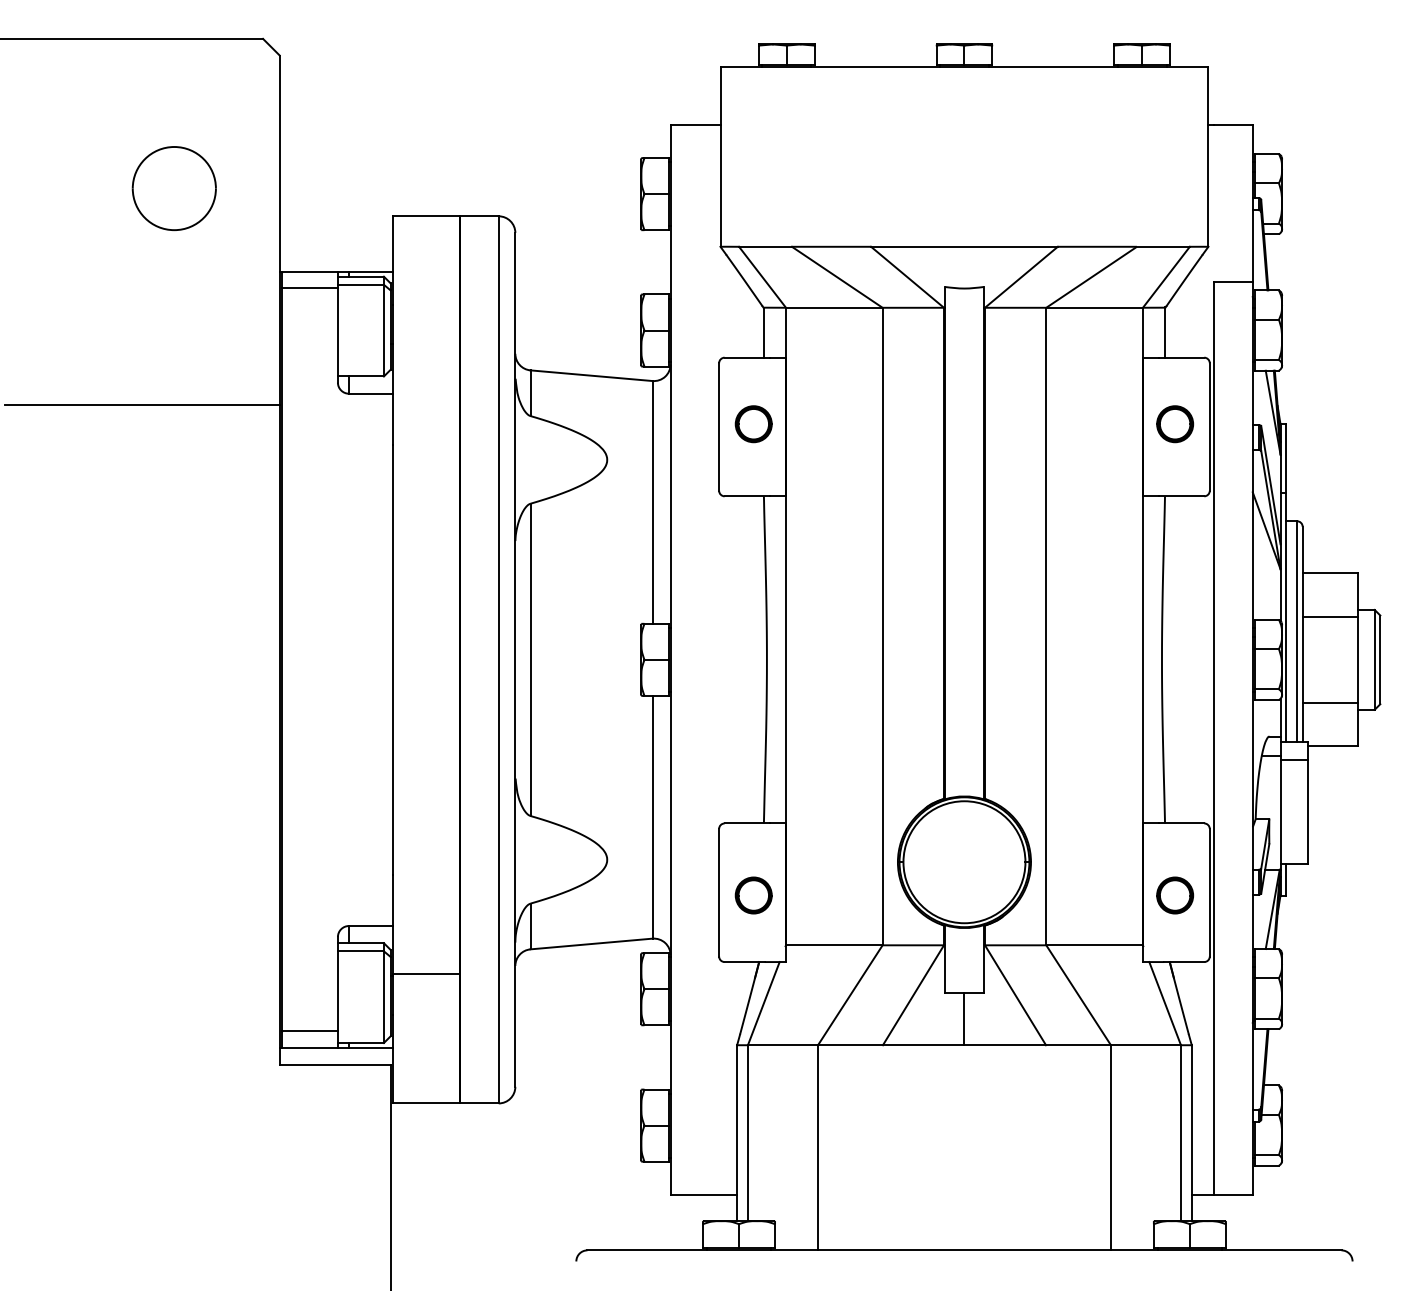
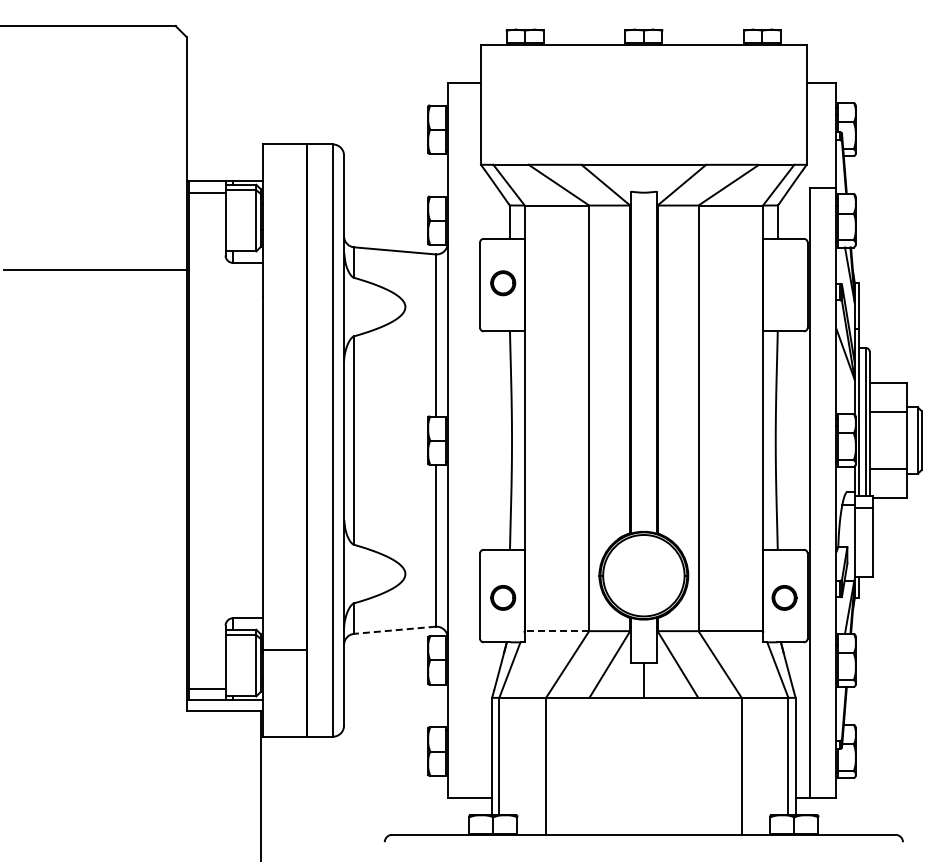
part: (173, 187) -> (115, 125), removed
part: (1175, 424) -> (784, 283), removed
line: (590, 944) -> (394, 630), solid -> dashed
line: (833, 945) -> (556, 631), solid -> dashed

